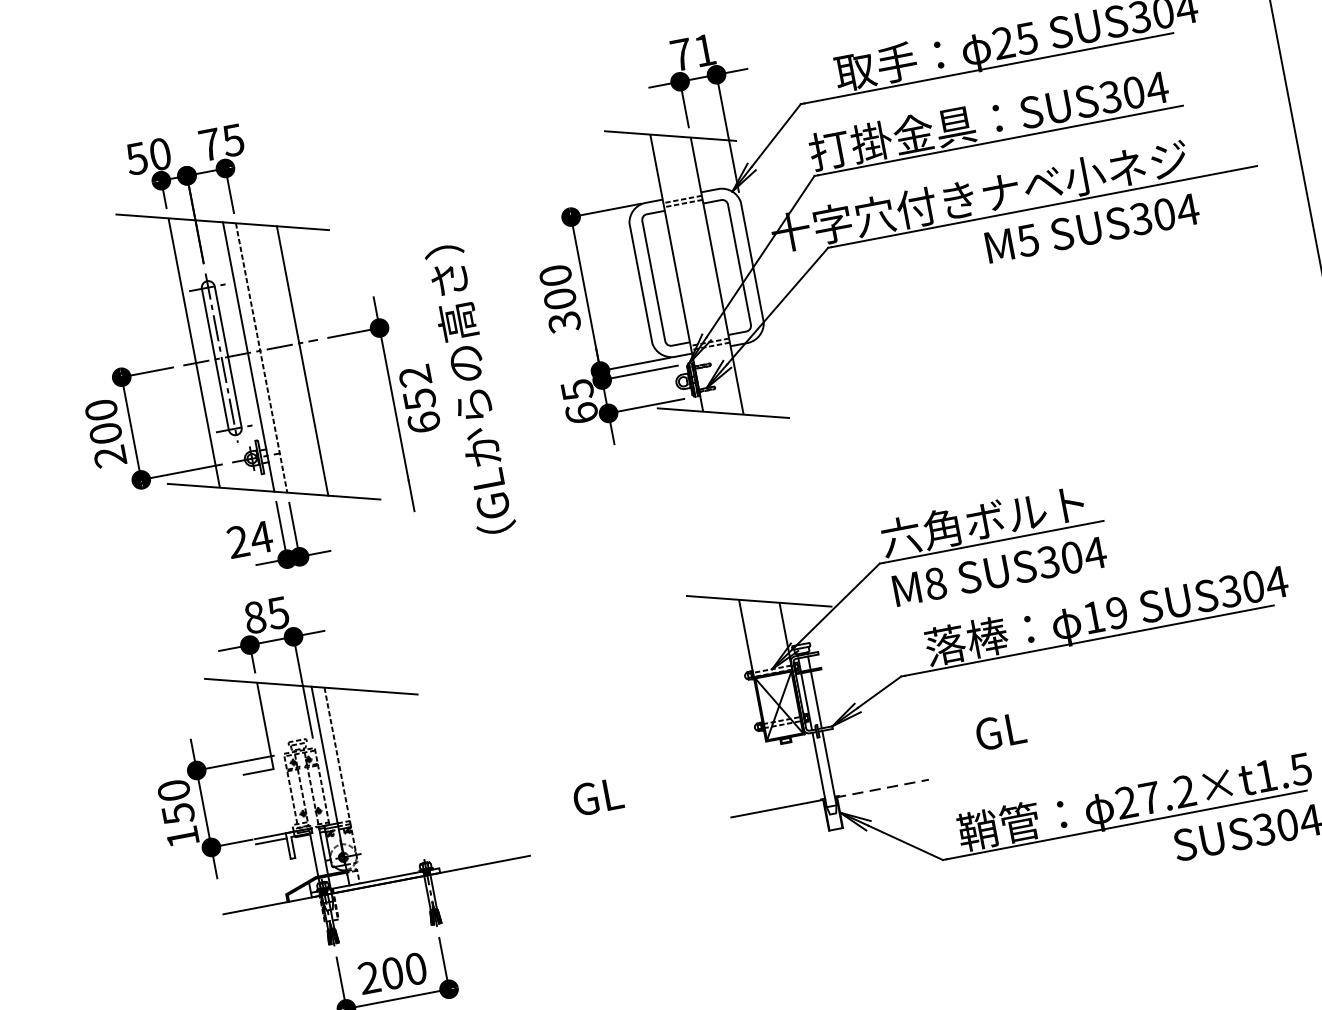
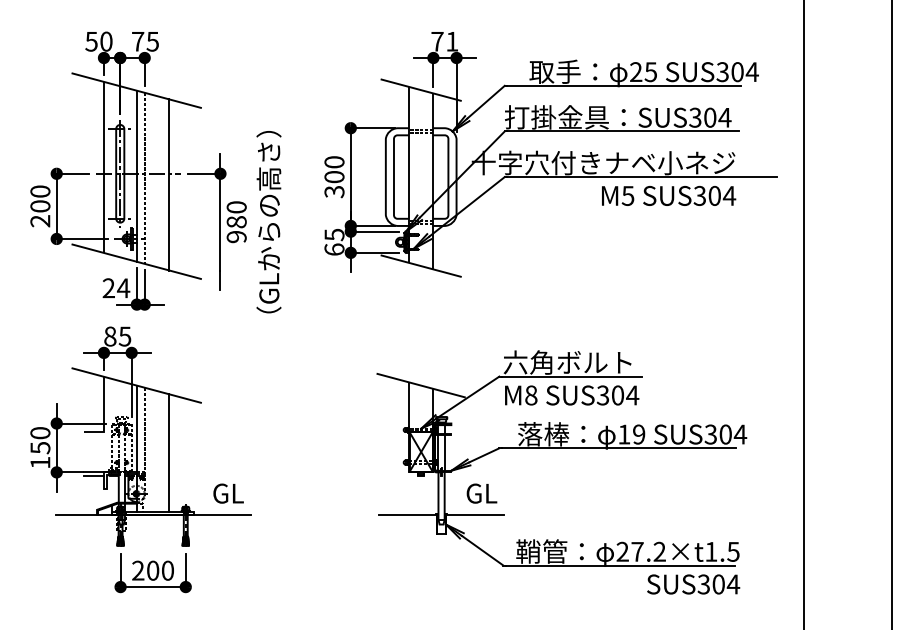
text: (419, 399) -> (236, 222), 652 -> 980
text: (1000, 731) -> (481, 493), moved
line: (383, 782) -> (169, 452), added
line: (881, 788) -> (474, 514), dashed -> solid
text: (597, 796) -> (228, 493), moved

